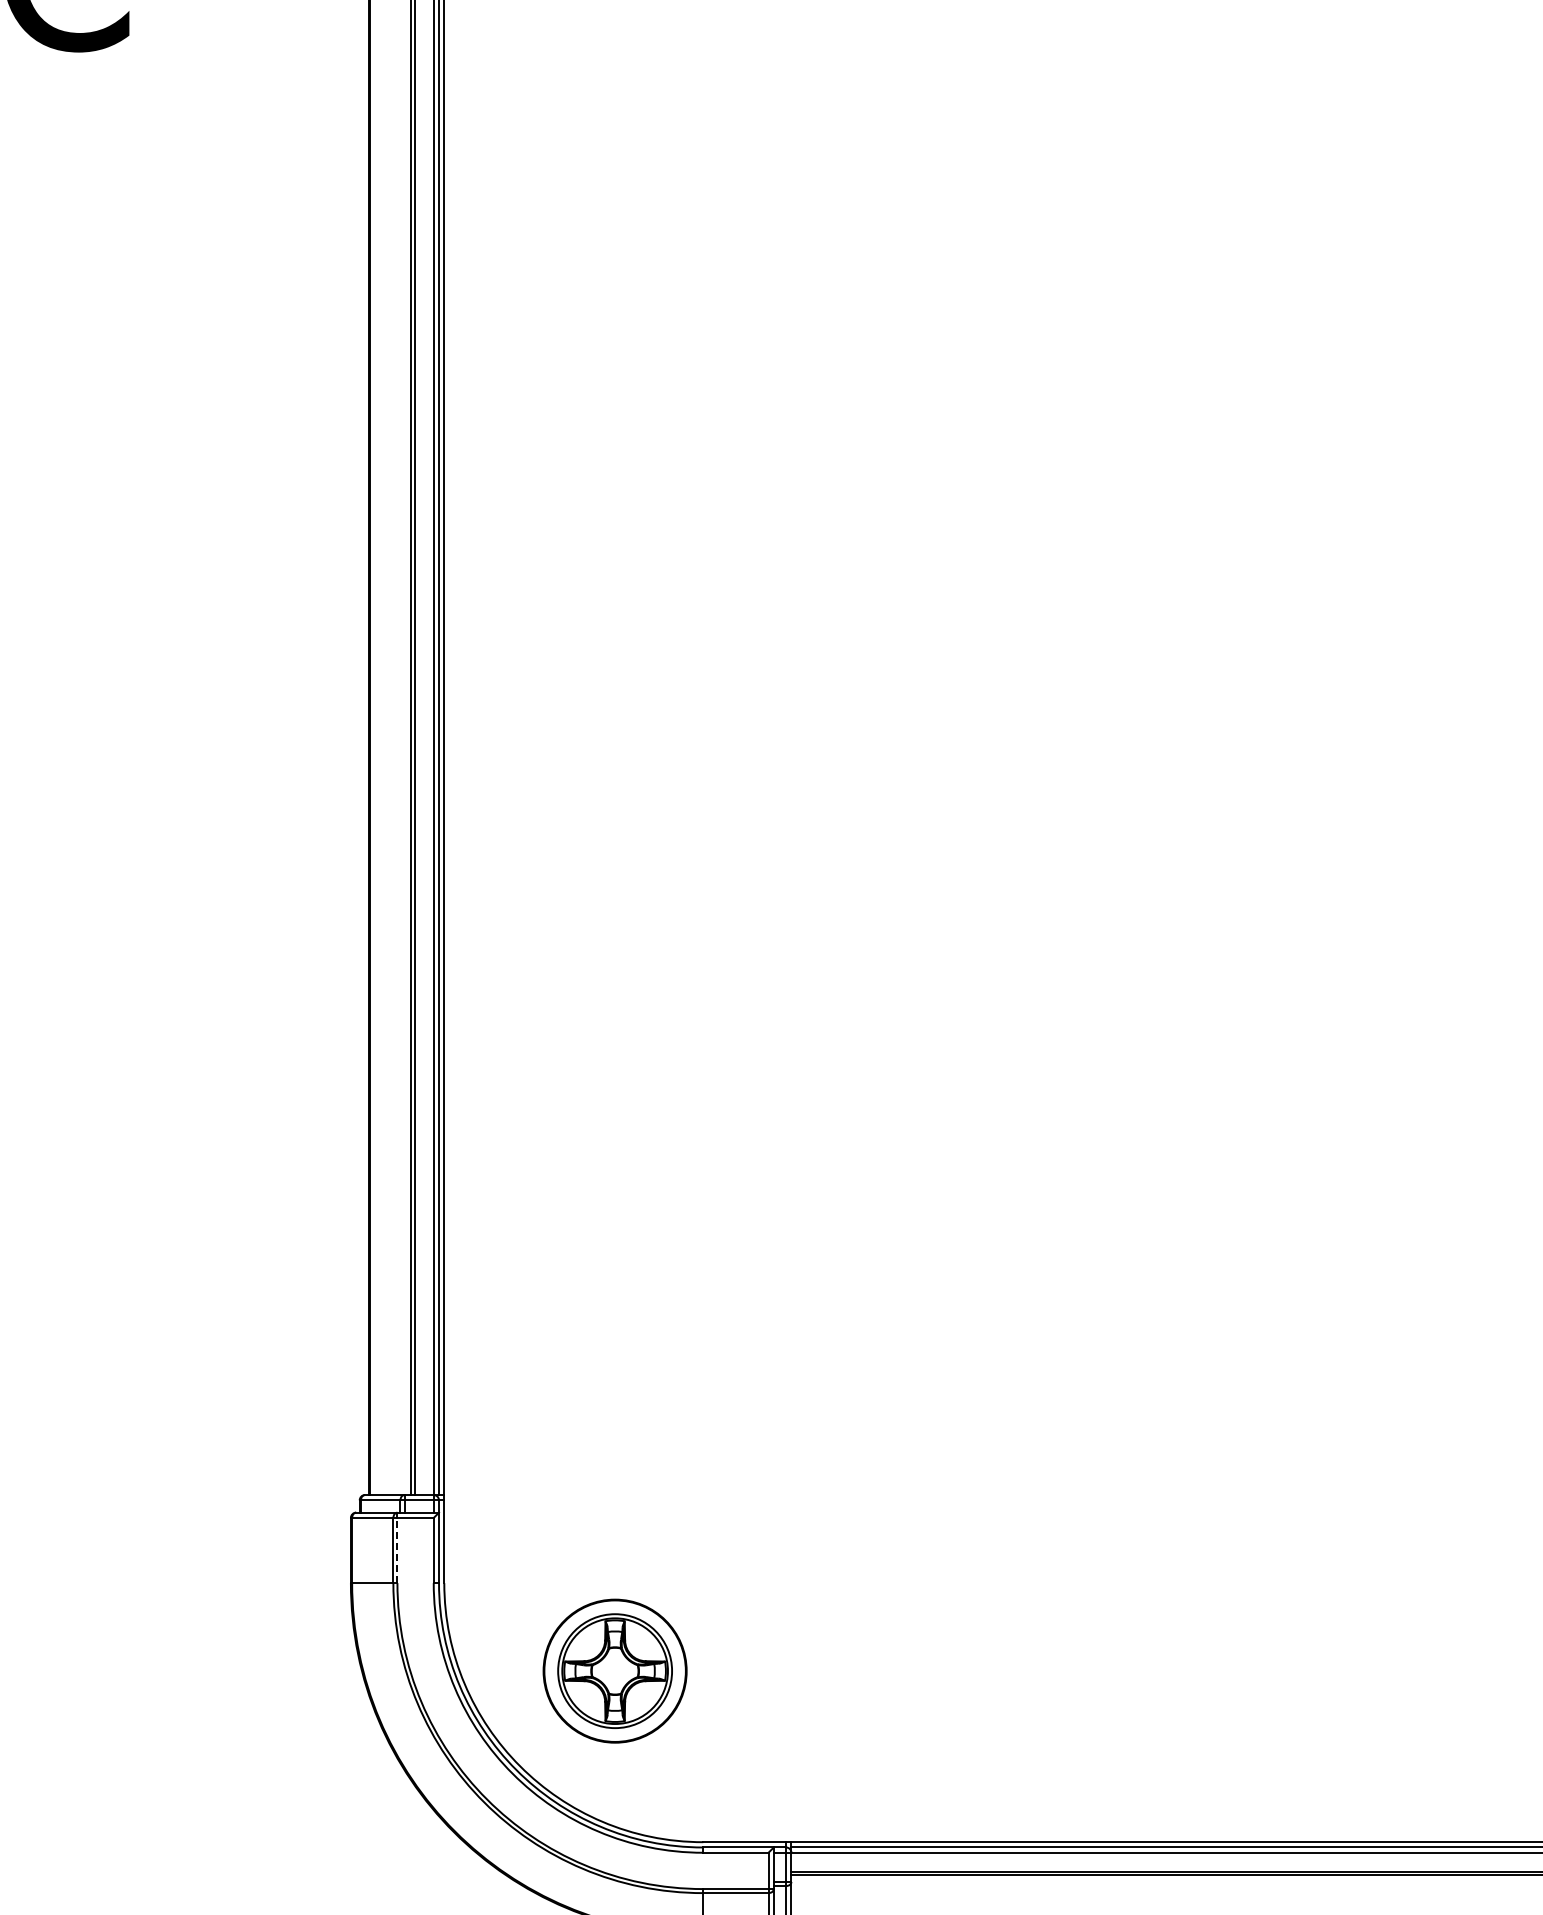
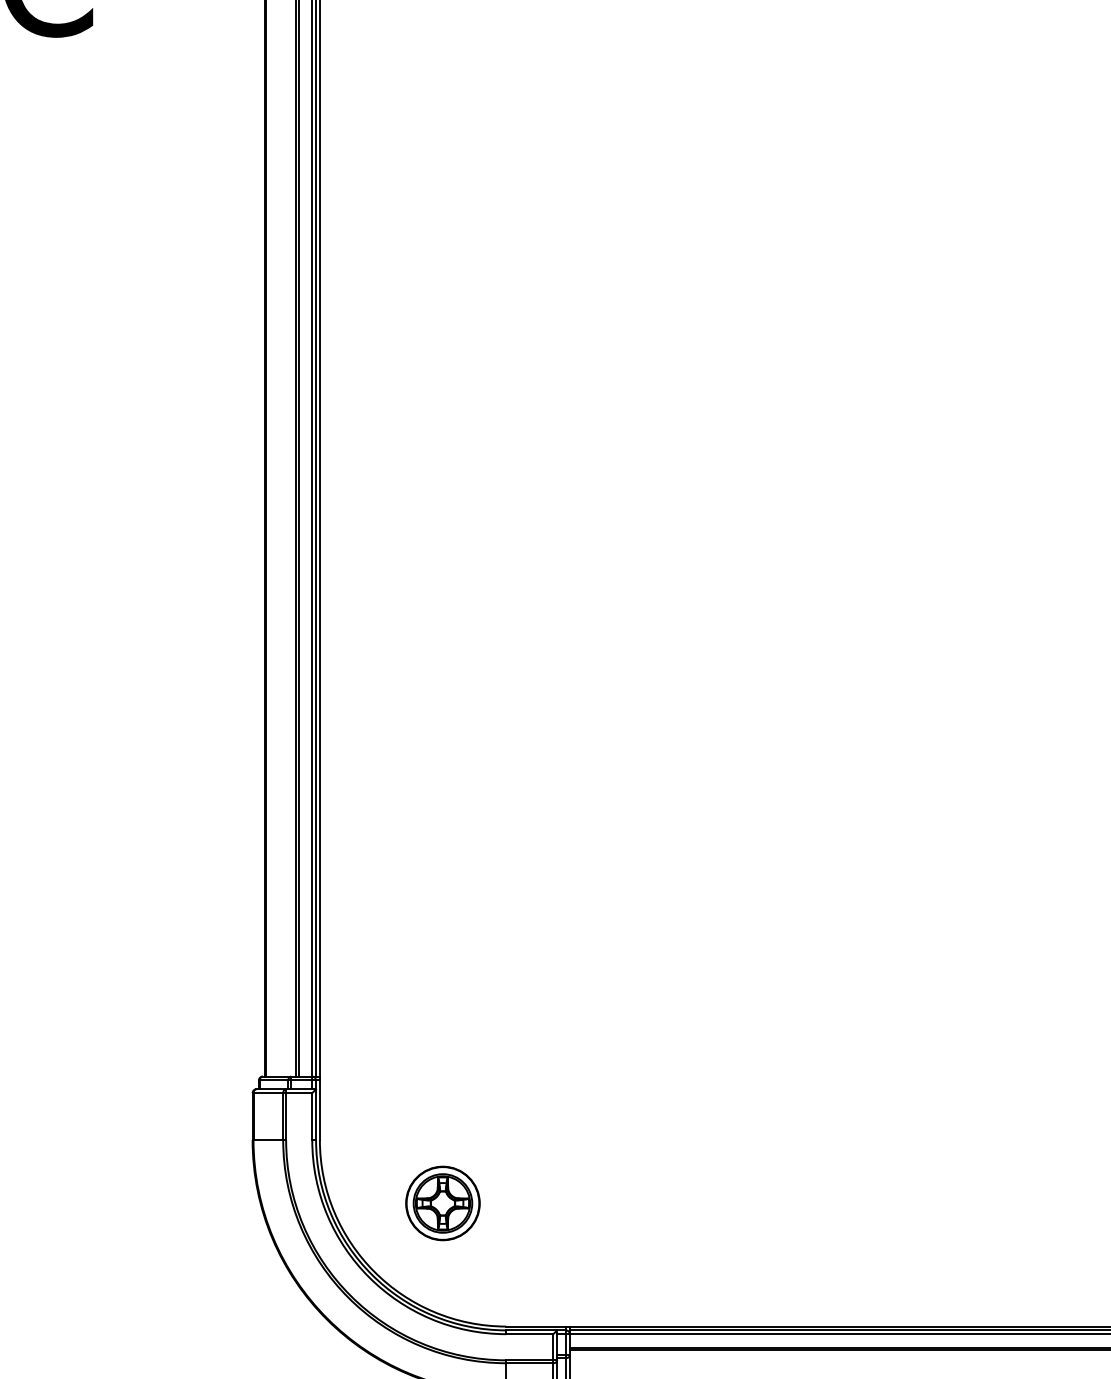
line: (397, 1550) -> (286, 1116), dashed -> solid
part: (615, 1671) -> (443, 1203), size x0.71

